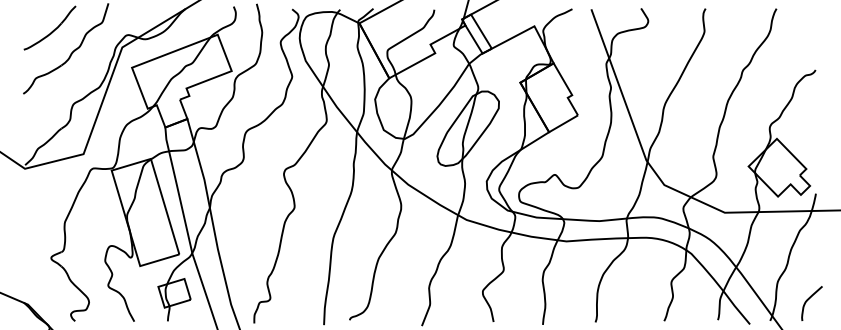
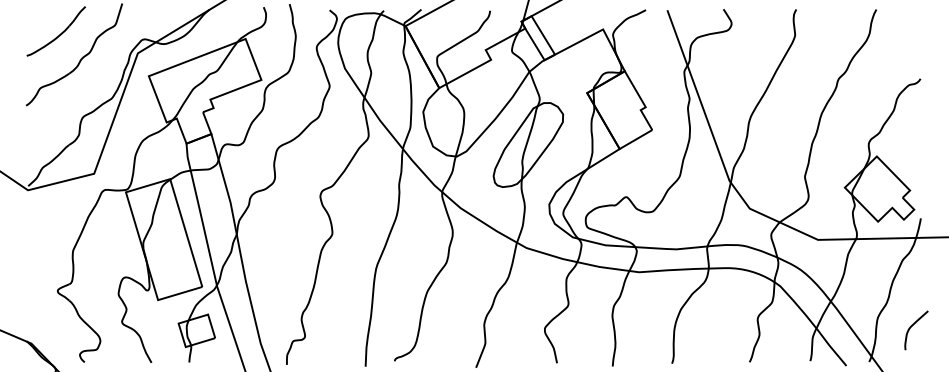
curve: (808, 300) -> (912, 326), moved

